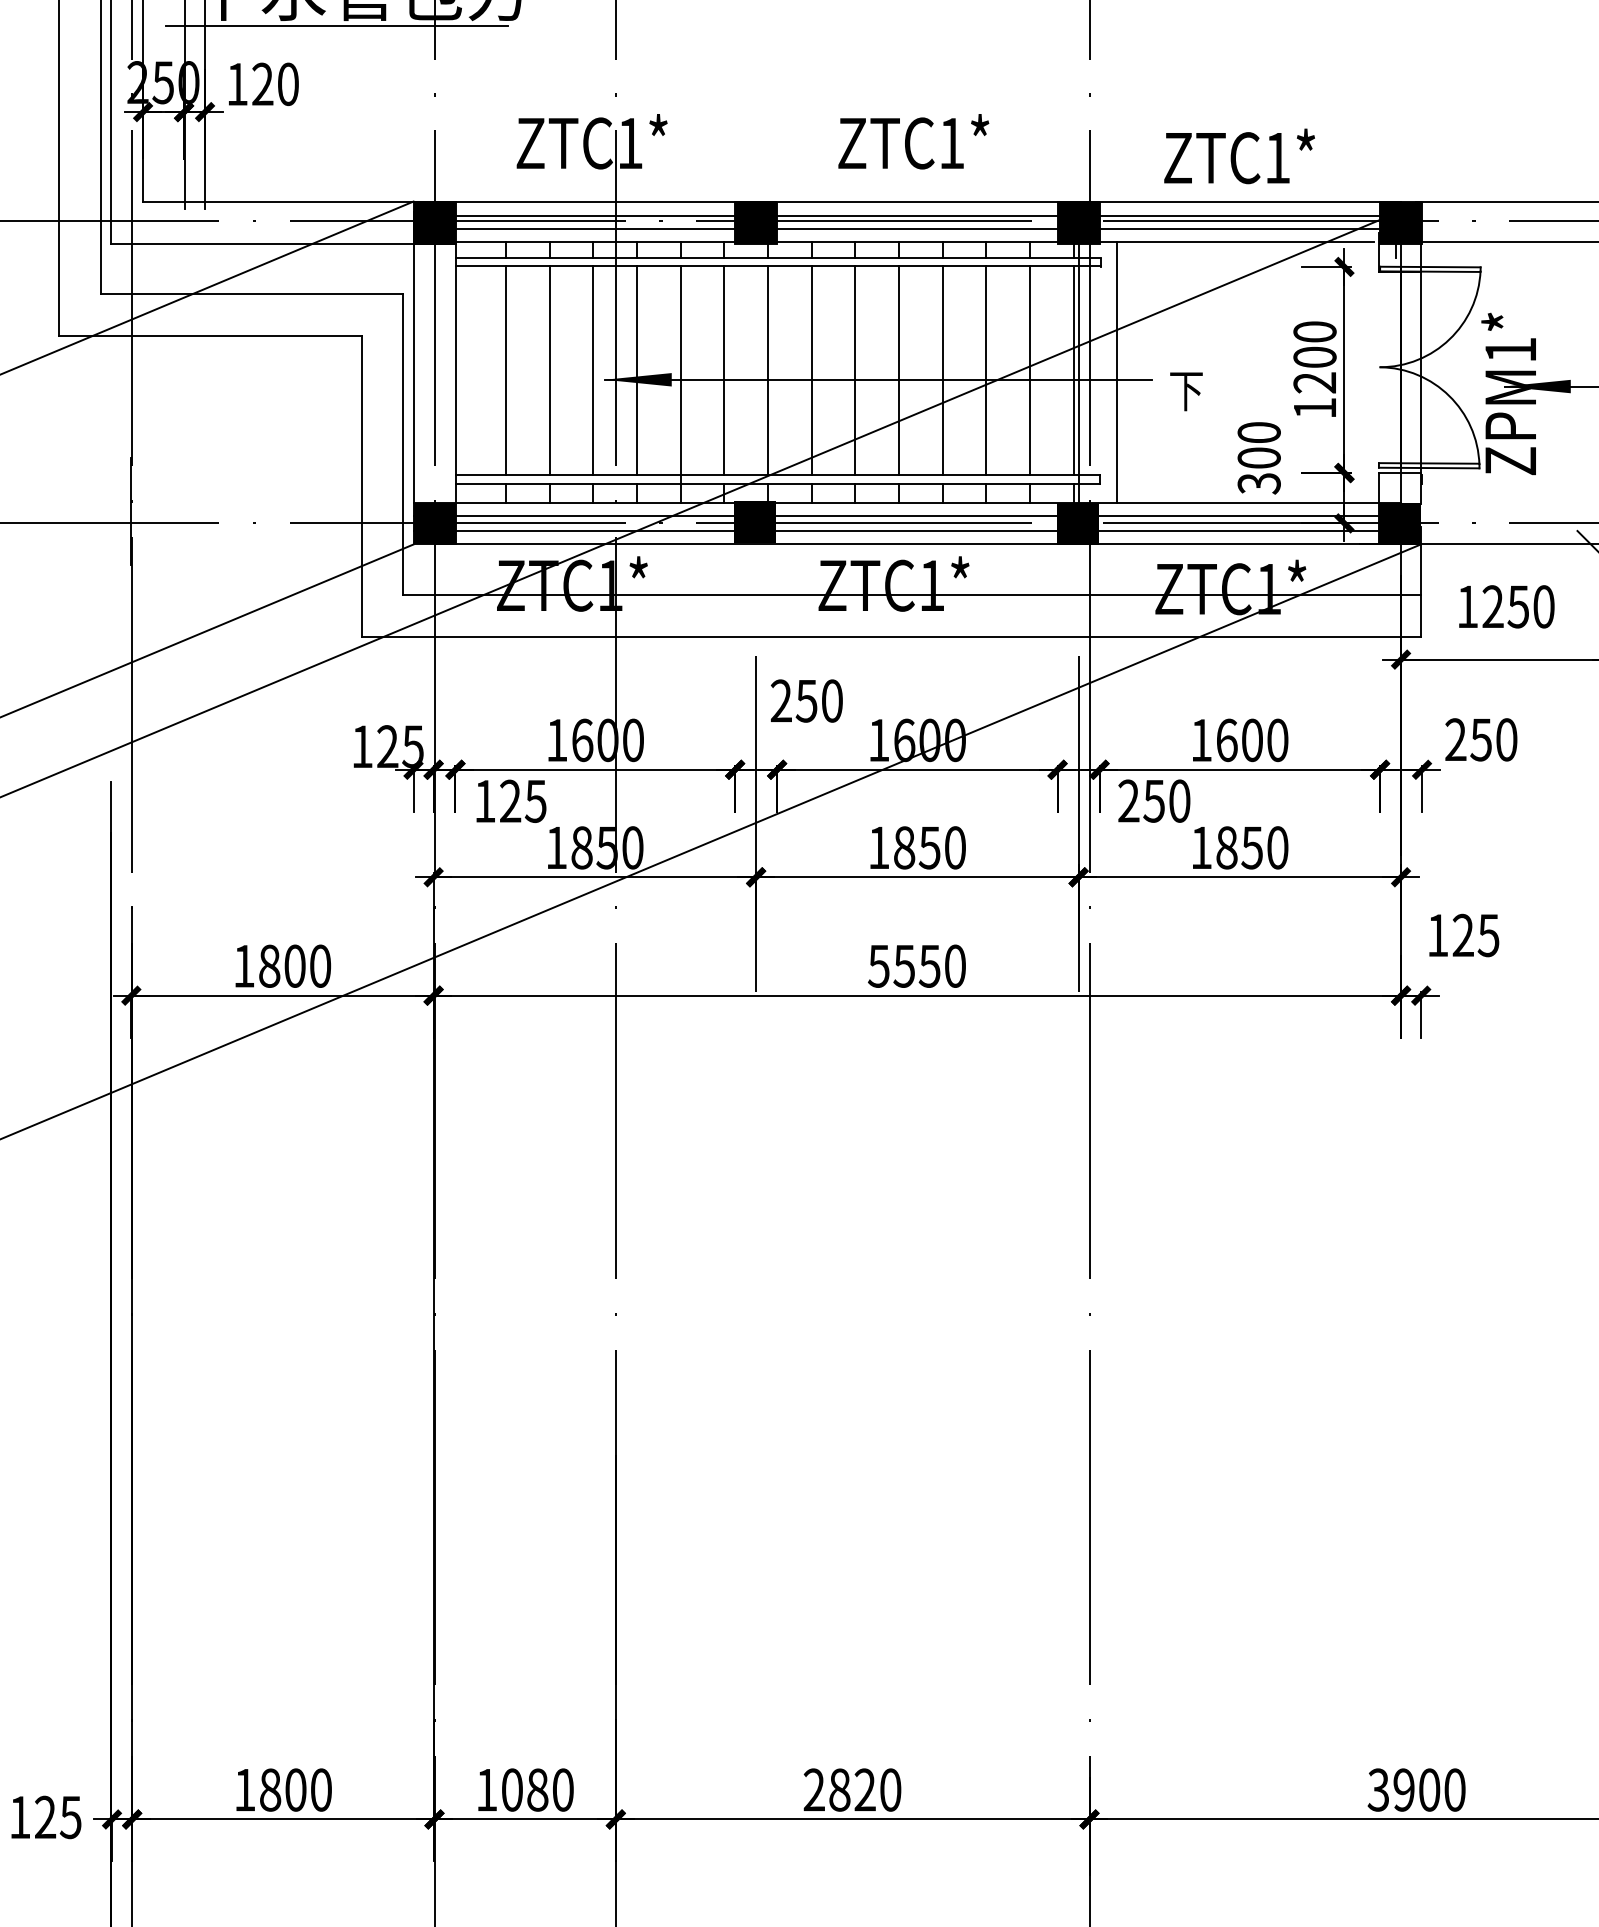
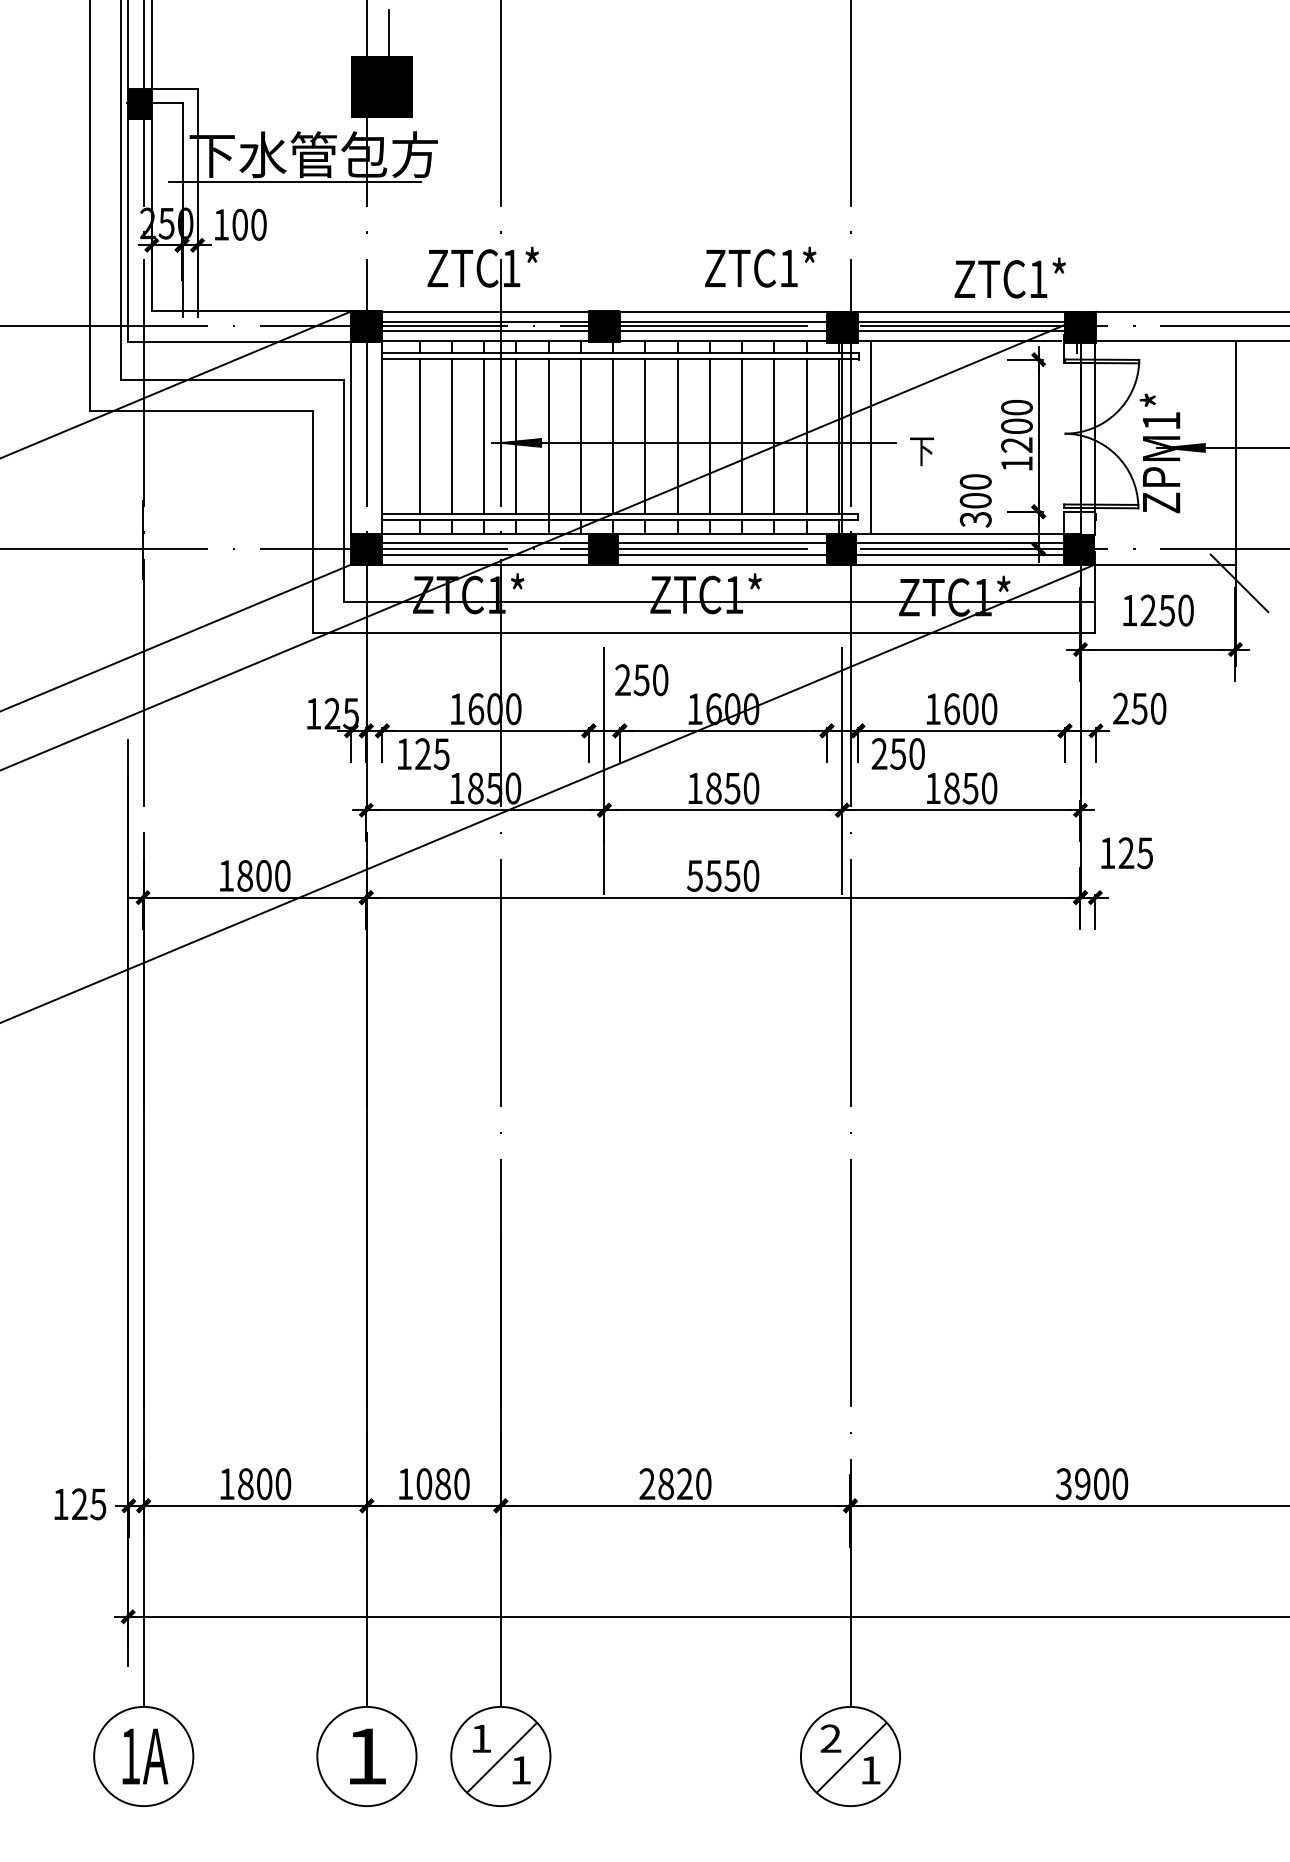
text: (261, 83) -> (239, 224), 120 -> 100
text: (913, 140) -> (760, 266), moved
text: (1238, 155) -> (1009, 277), moved

